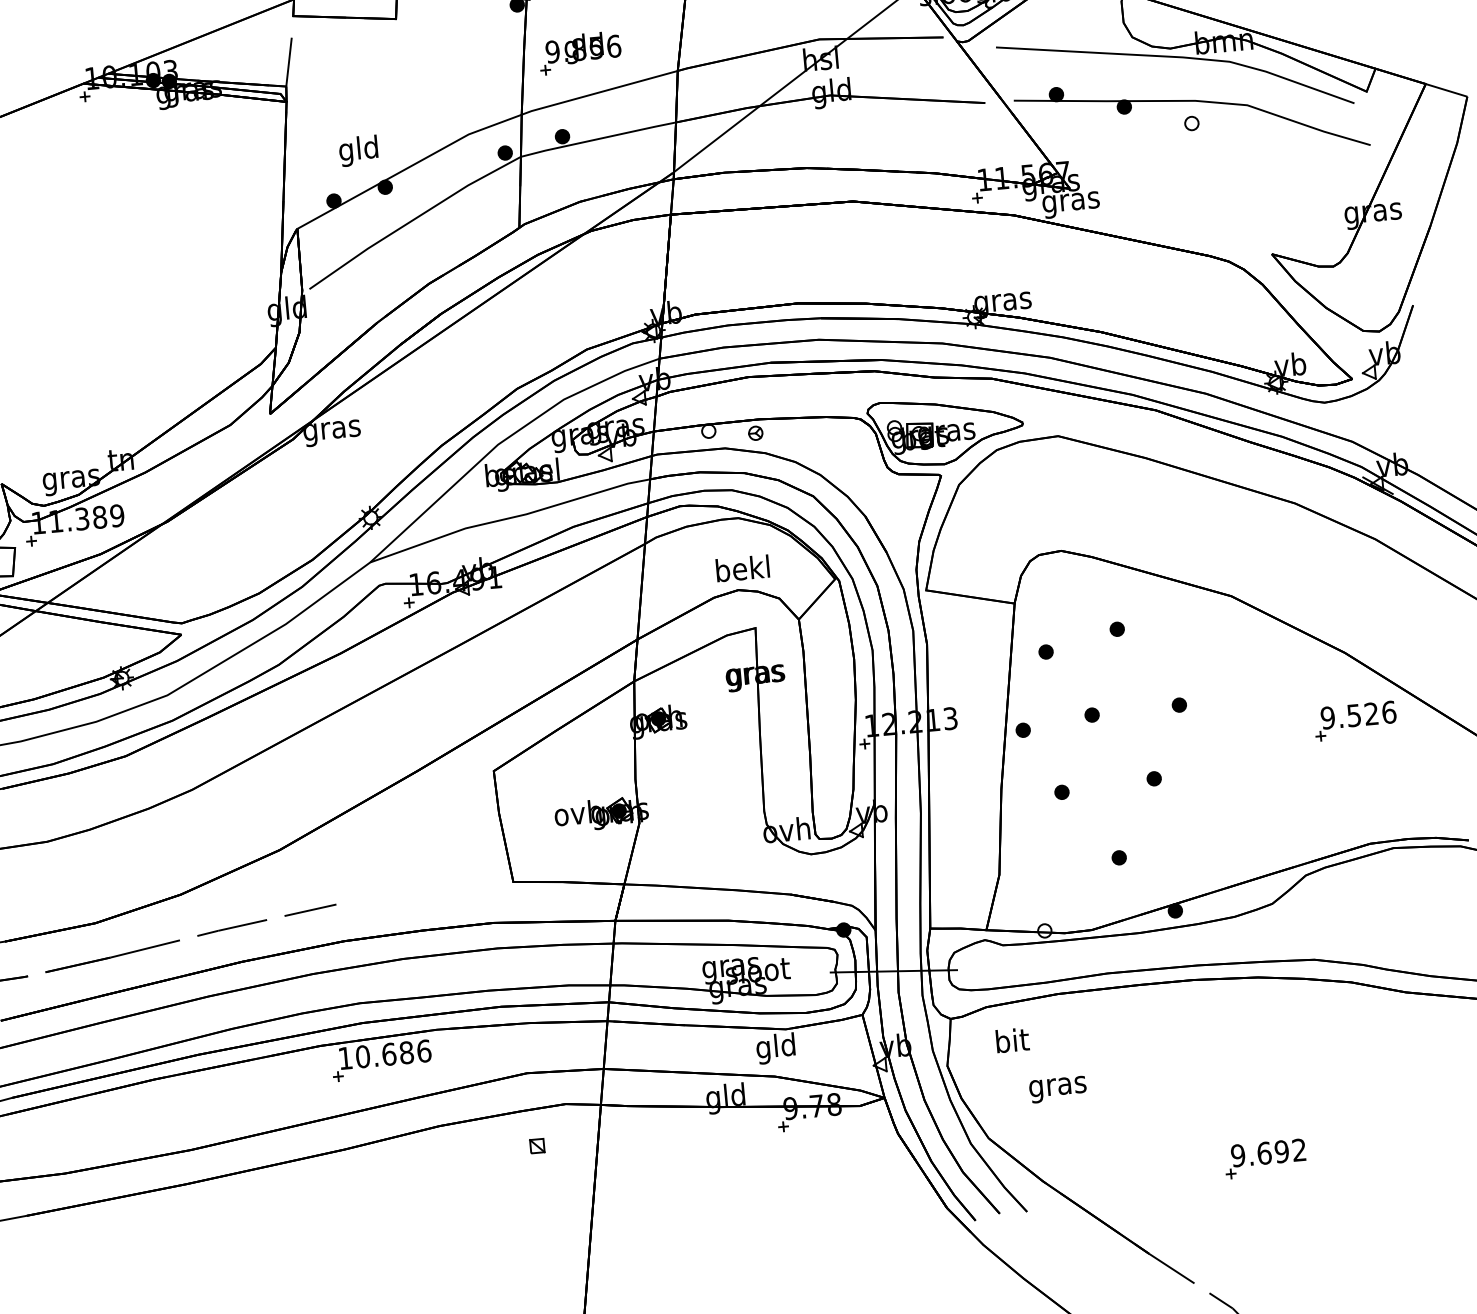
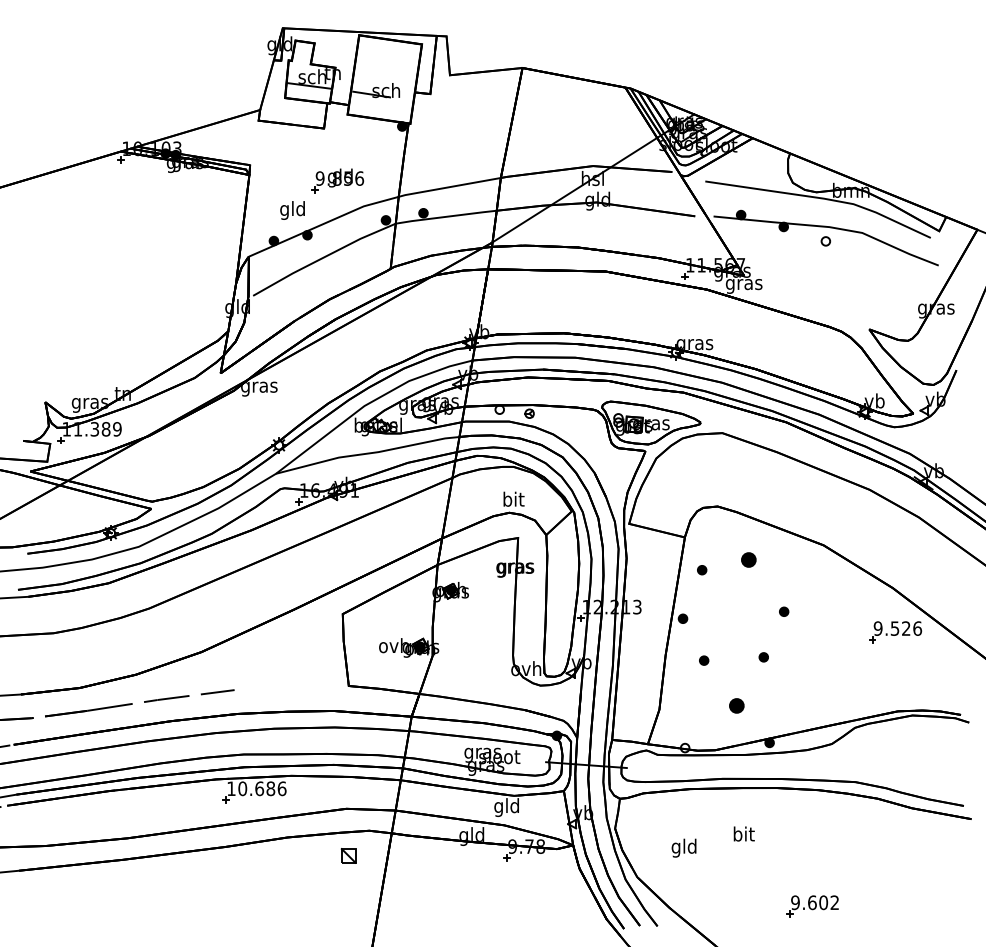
part: (579, 52) -> (337, 180), moved
line: (289, 61) -> (253, 149), removed
text: (742, 567) -> (513, 498), bekl -> bit
part: (1116, 628) -> (748, 559), size x1.6
part: (1091, 714) -> (727, 612), removed
part: (1118, 857) -> (736, 705), size x1.6
text: (1011, 1039) -> (743, 833), moved
text: (1057, 1085) -> (684, 847), gras -> gld
part: (536, 1145) -> (348, 855), size x1.6
text: (1281, 1151) -> (823, 902), 9.692 -> 9.602

